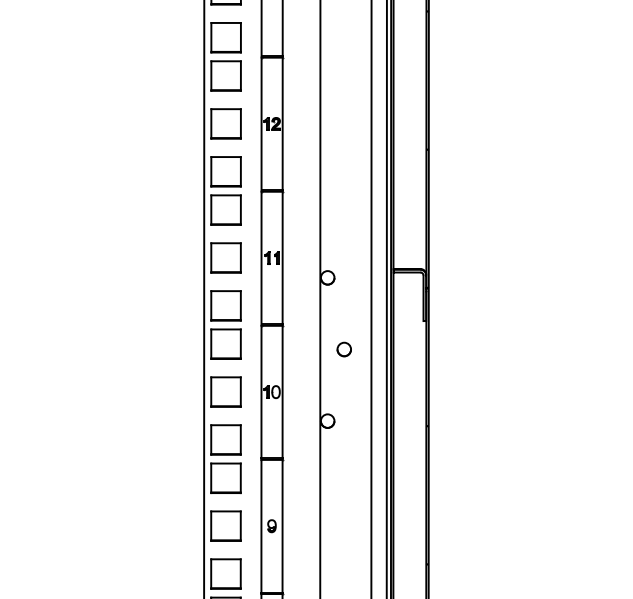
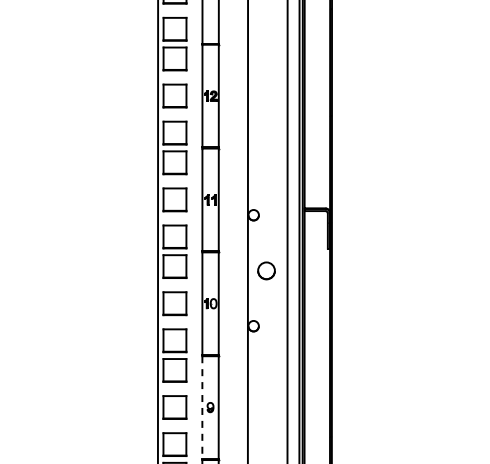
circle: (344, 349) -> (266, 270), size x1.6
line: (261, 527) -> (202, 408), solid -> dashed

